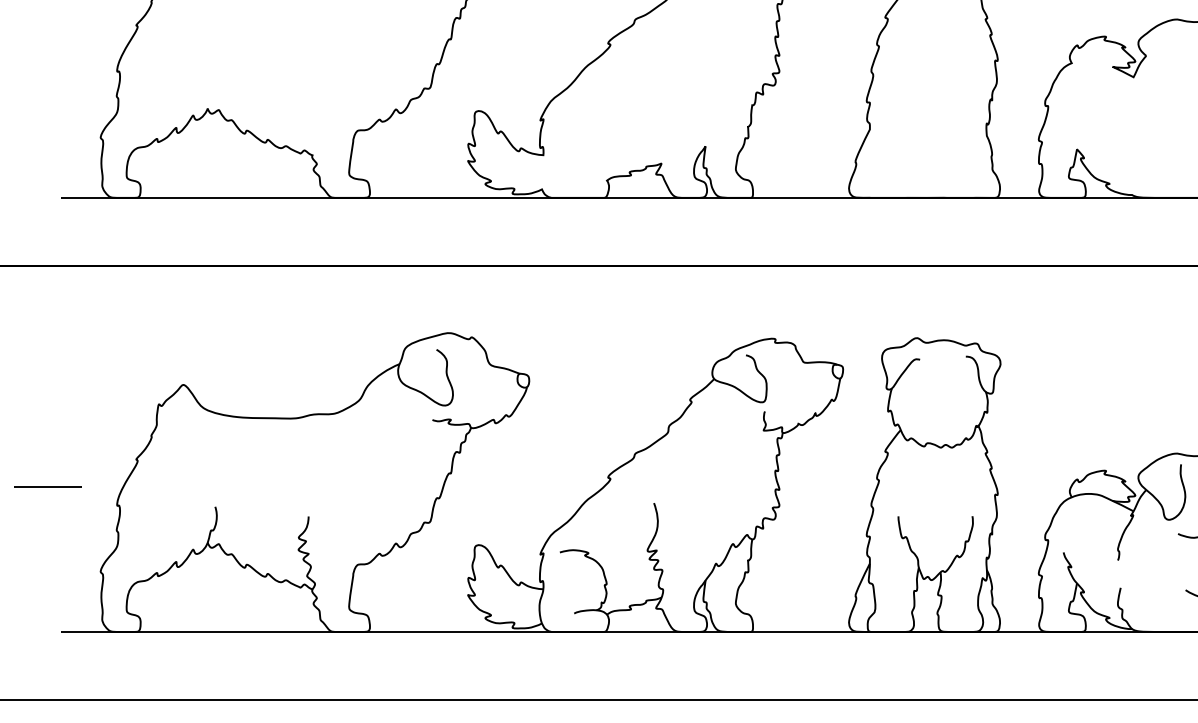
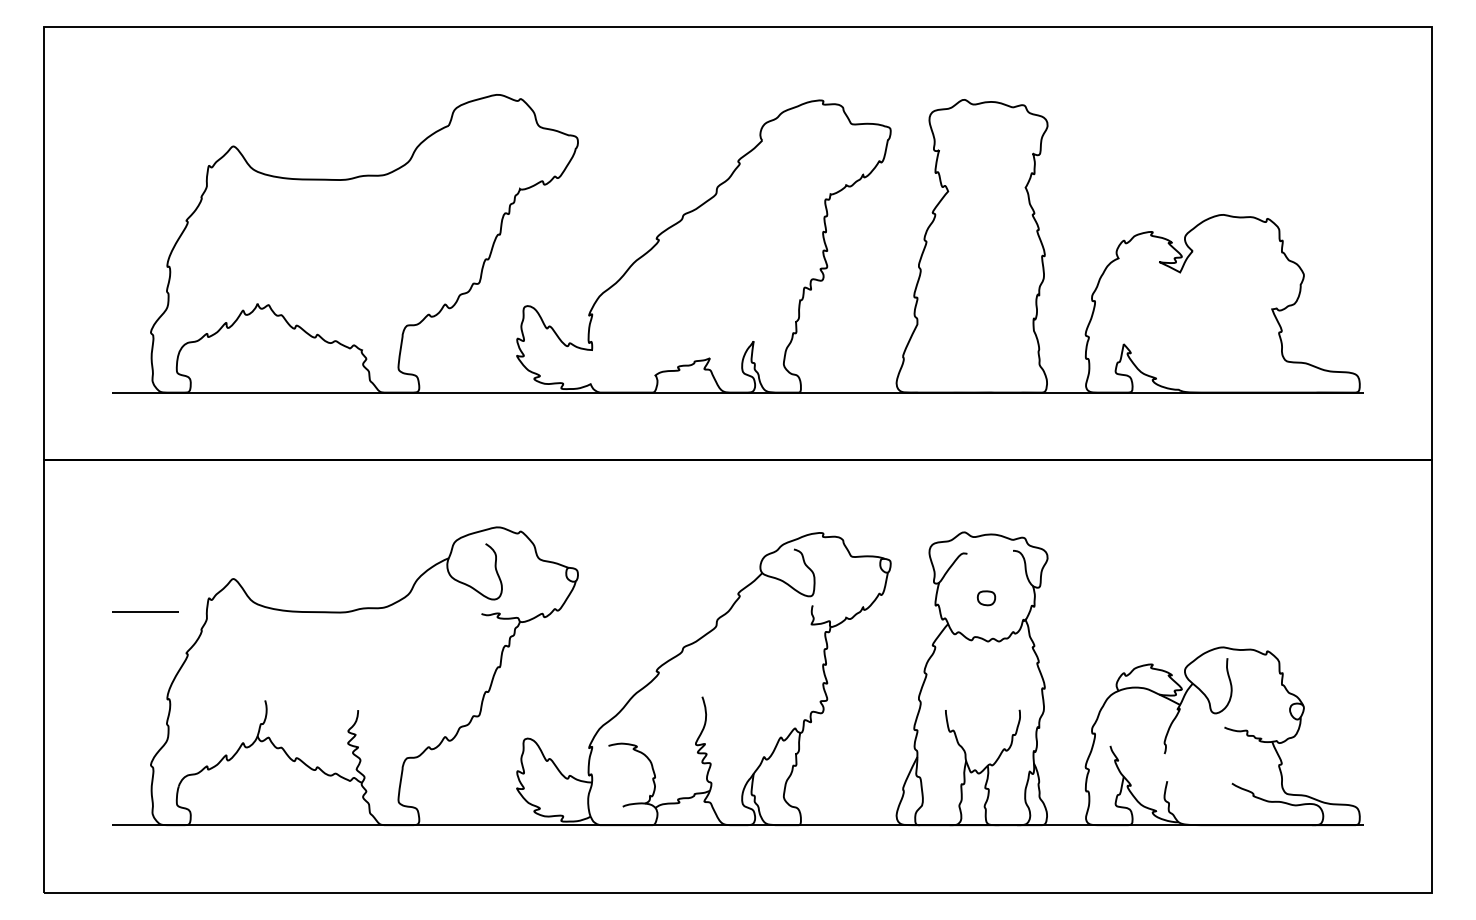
part: (939, 404) -> (986, 598), added
line: (48, 486) -> (145, 611), moved

